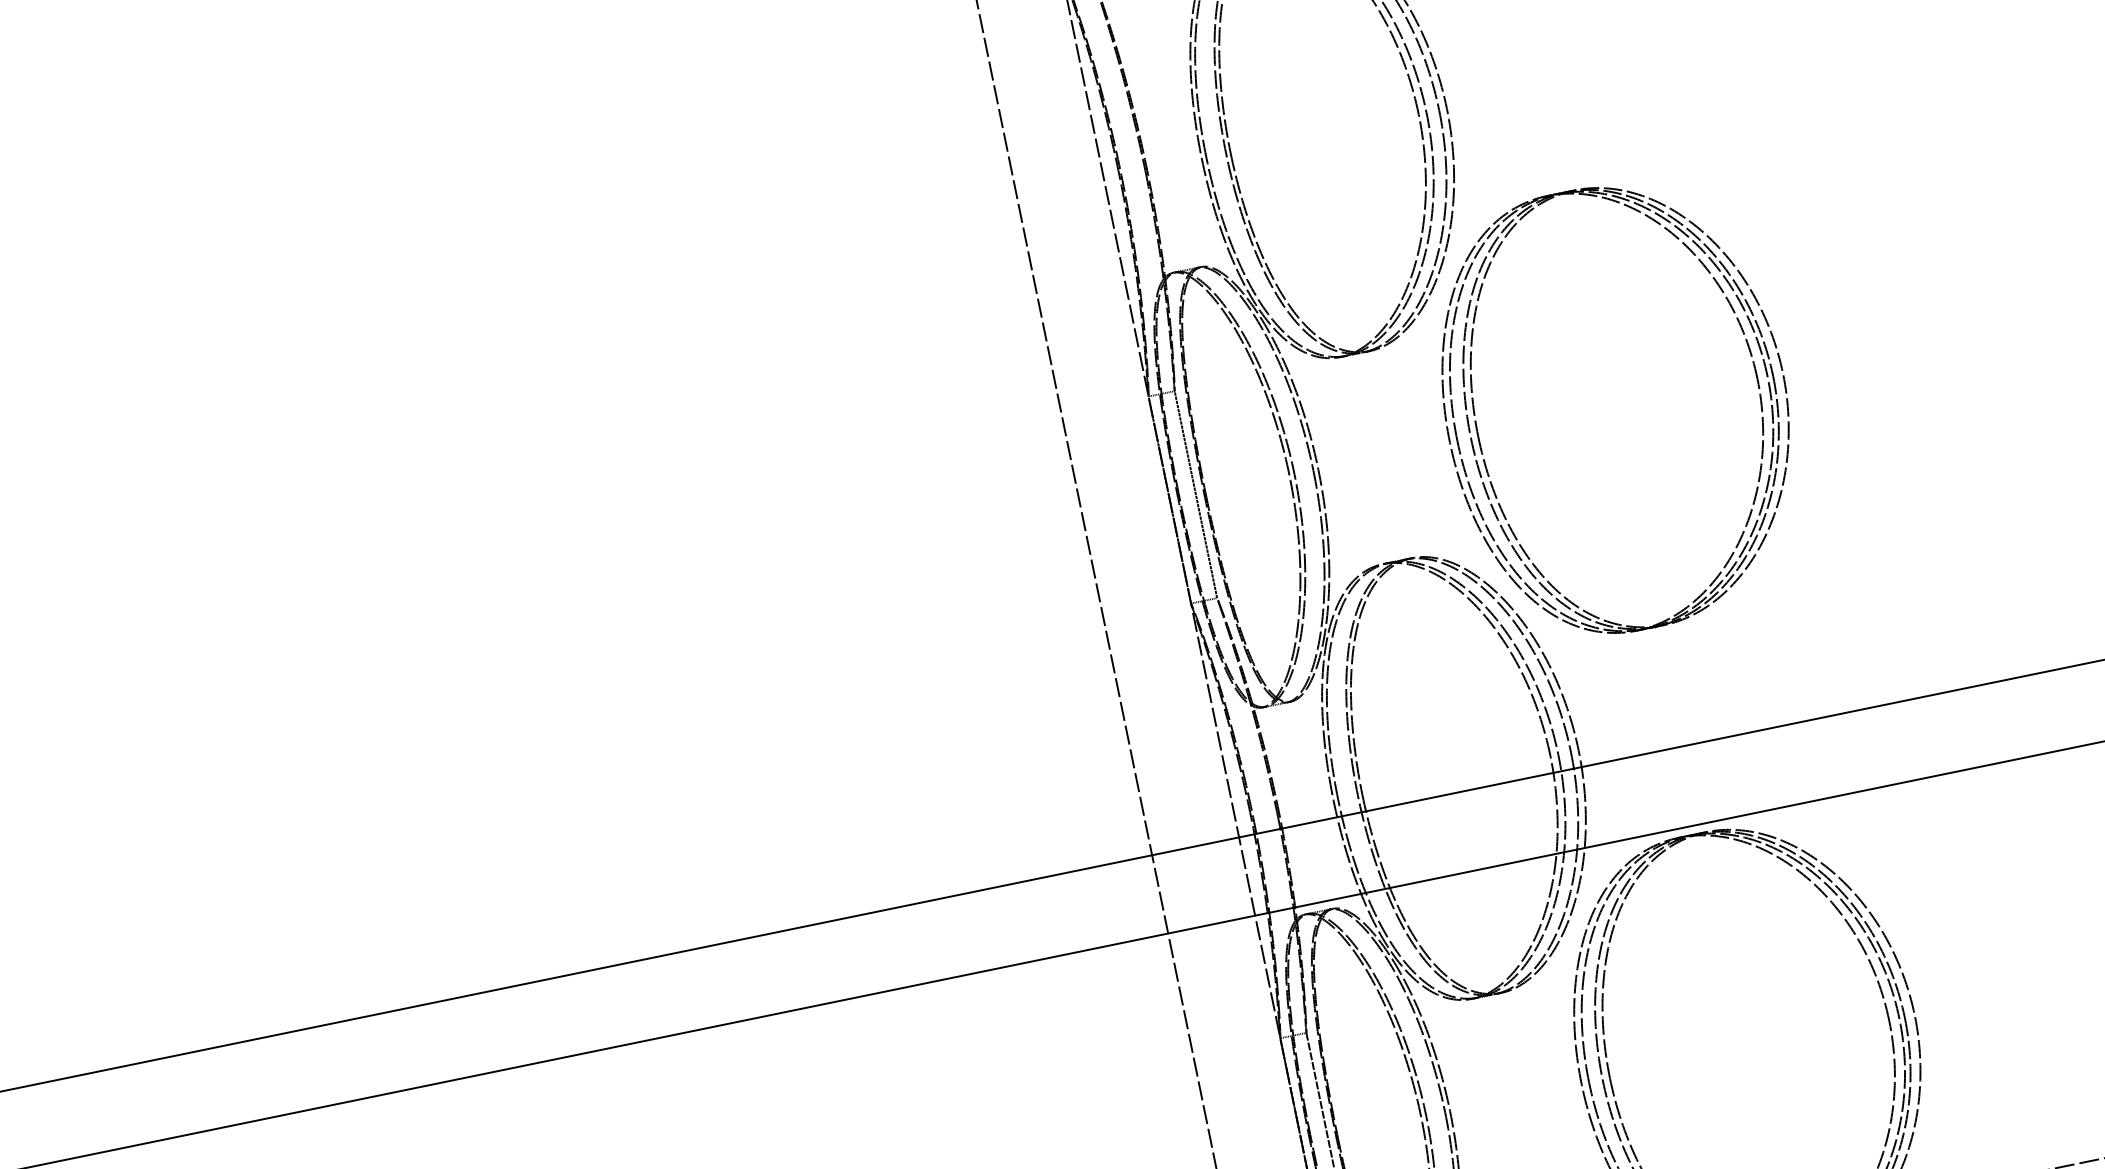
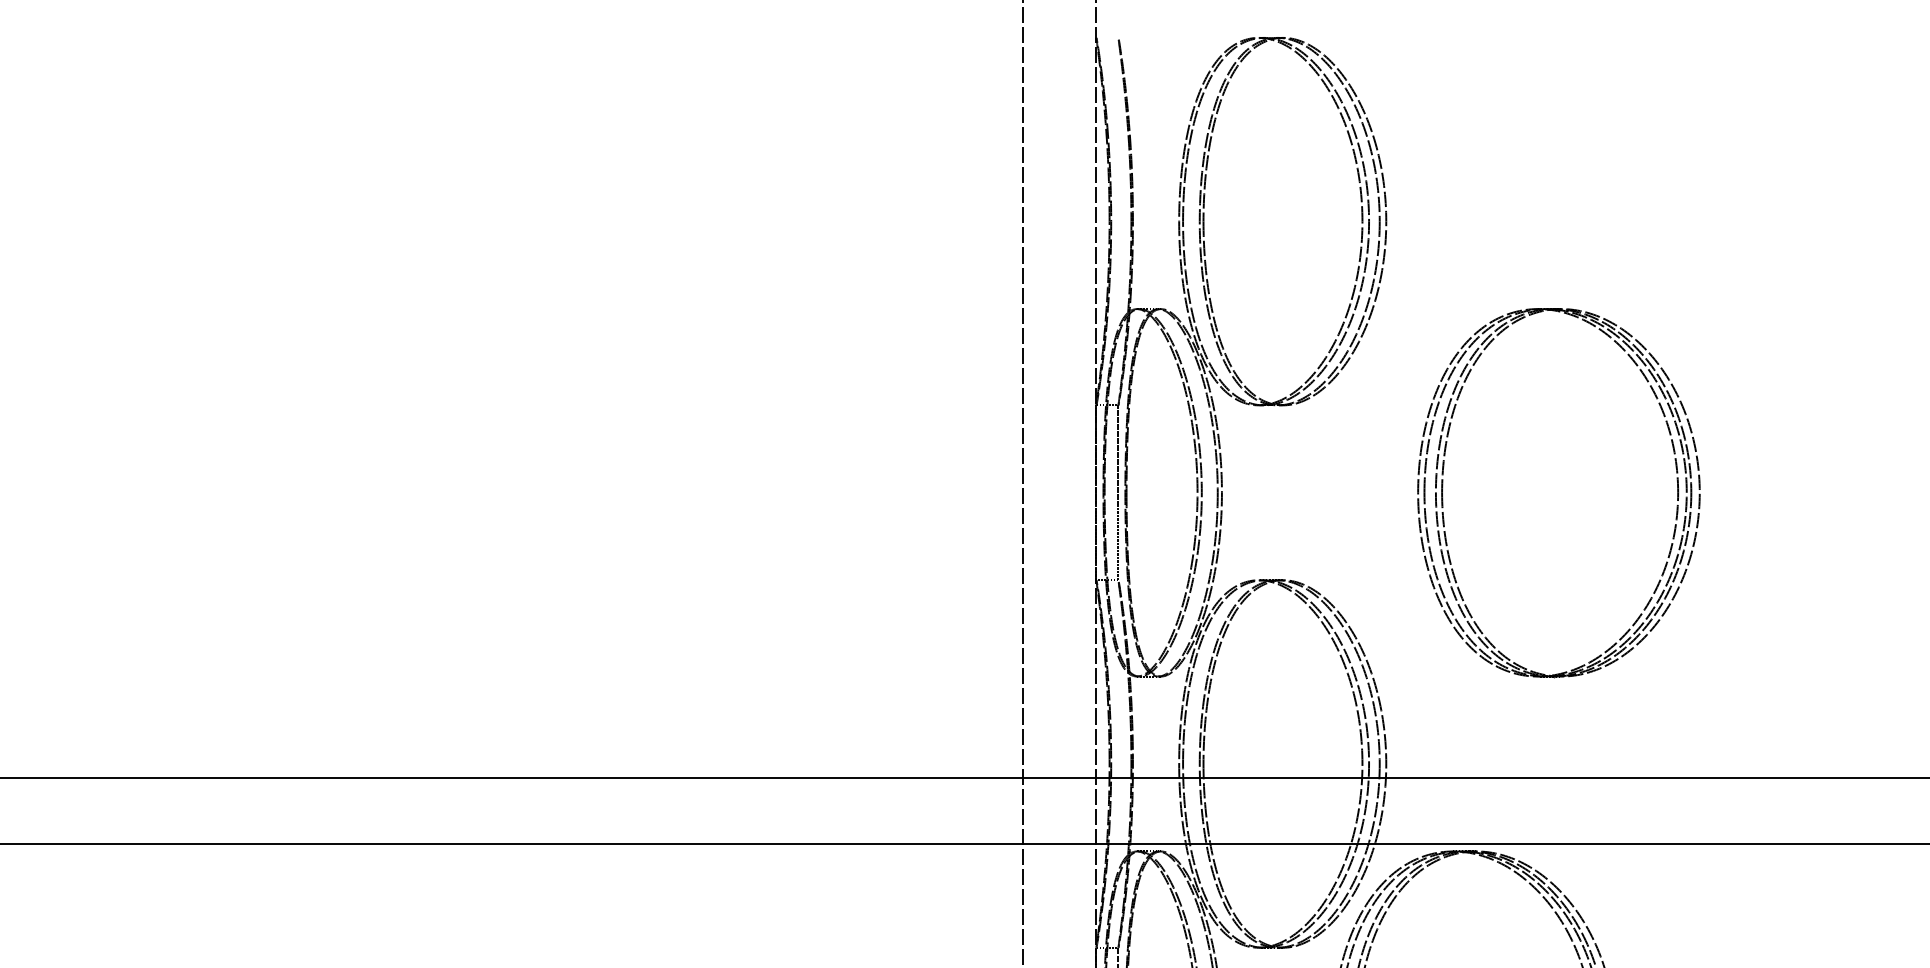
part: (1481, 443) -> (1443, 498), moved

